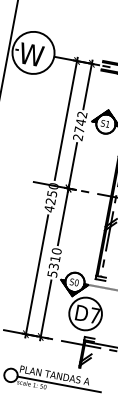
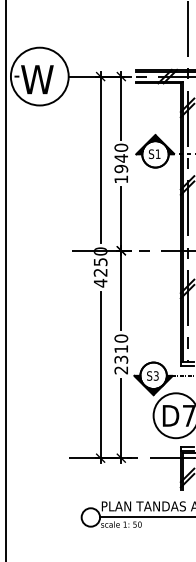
text: (80, 126) -> (121, 163), 2742 -> 1940
text: (52, 274) -> (121, 370), 5310 -> 2310
text: (76, 282) -> (155, 375), S0 -> S3

